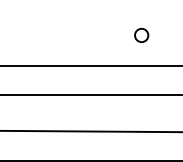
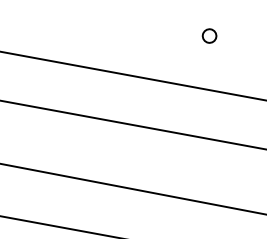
circle: (141, 34) -> (209, 34), size x0.6

